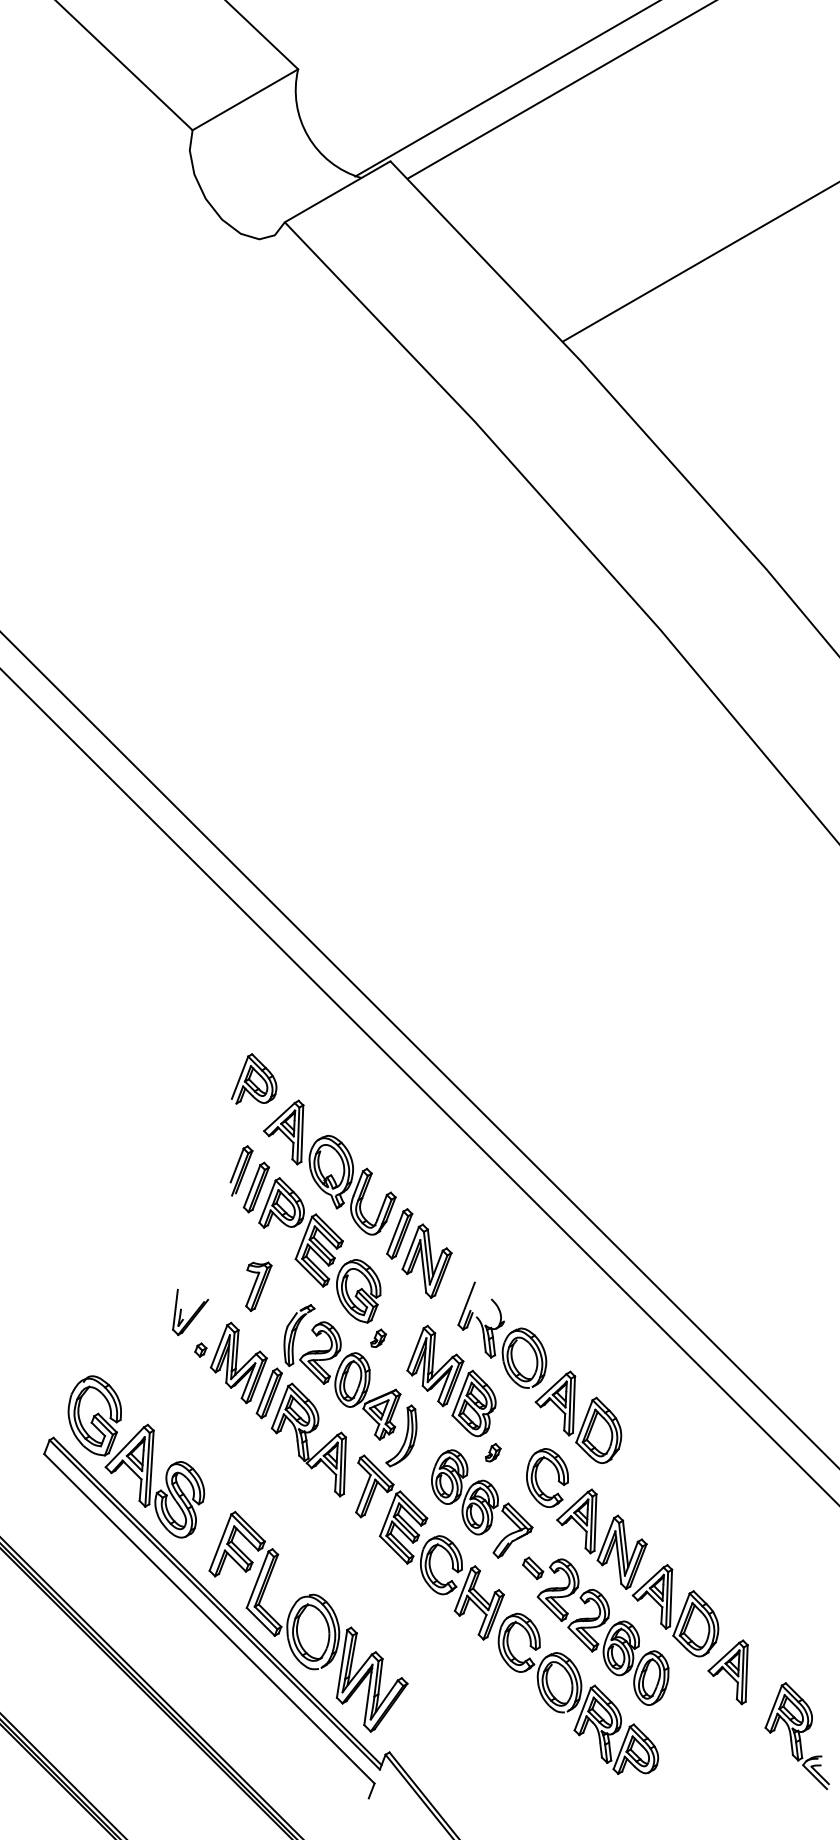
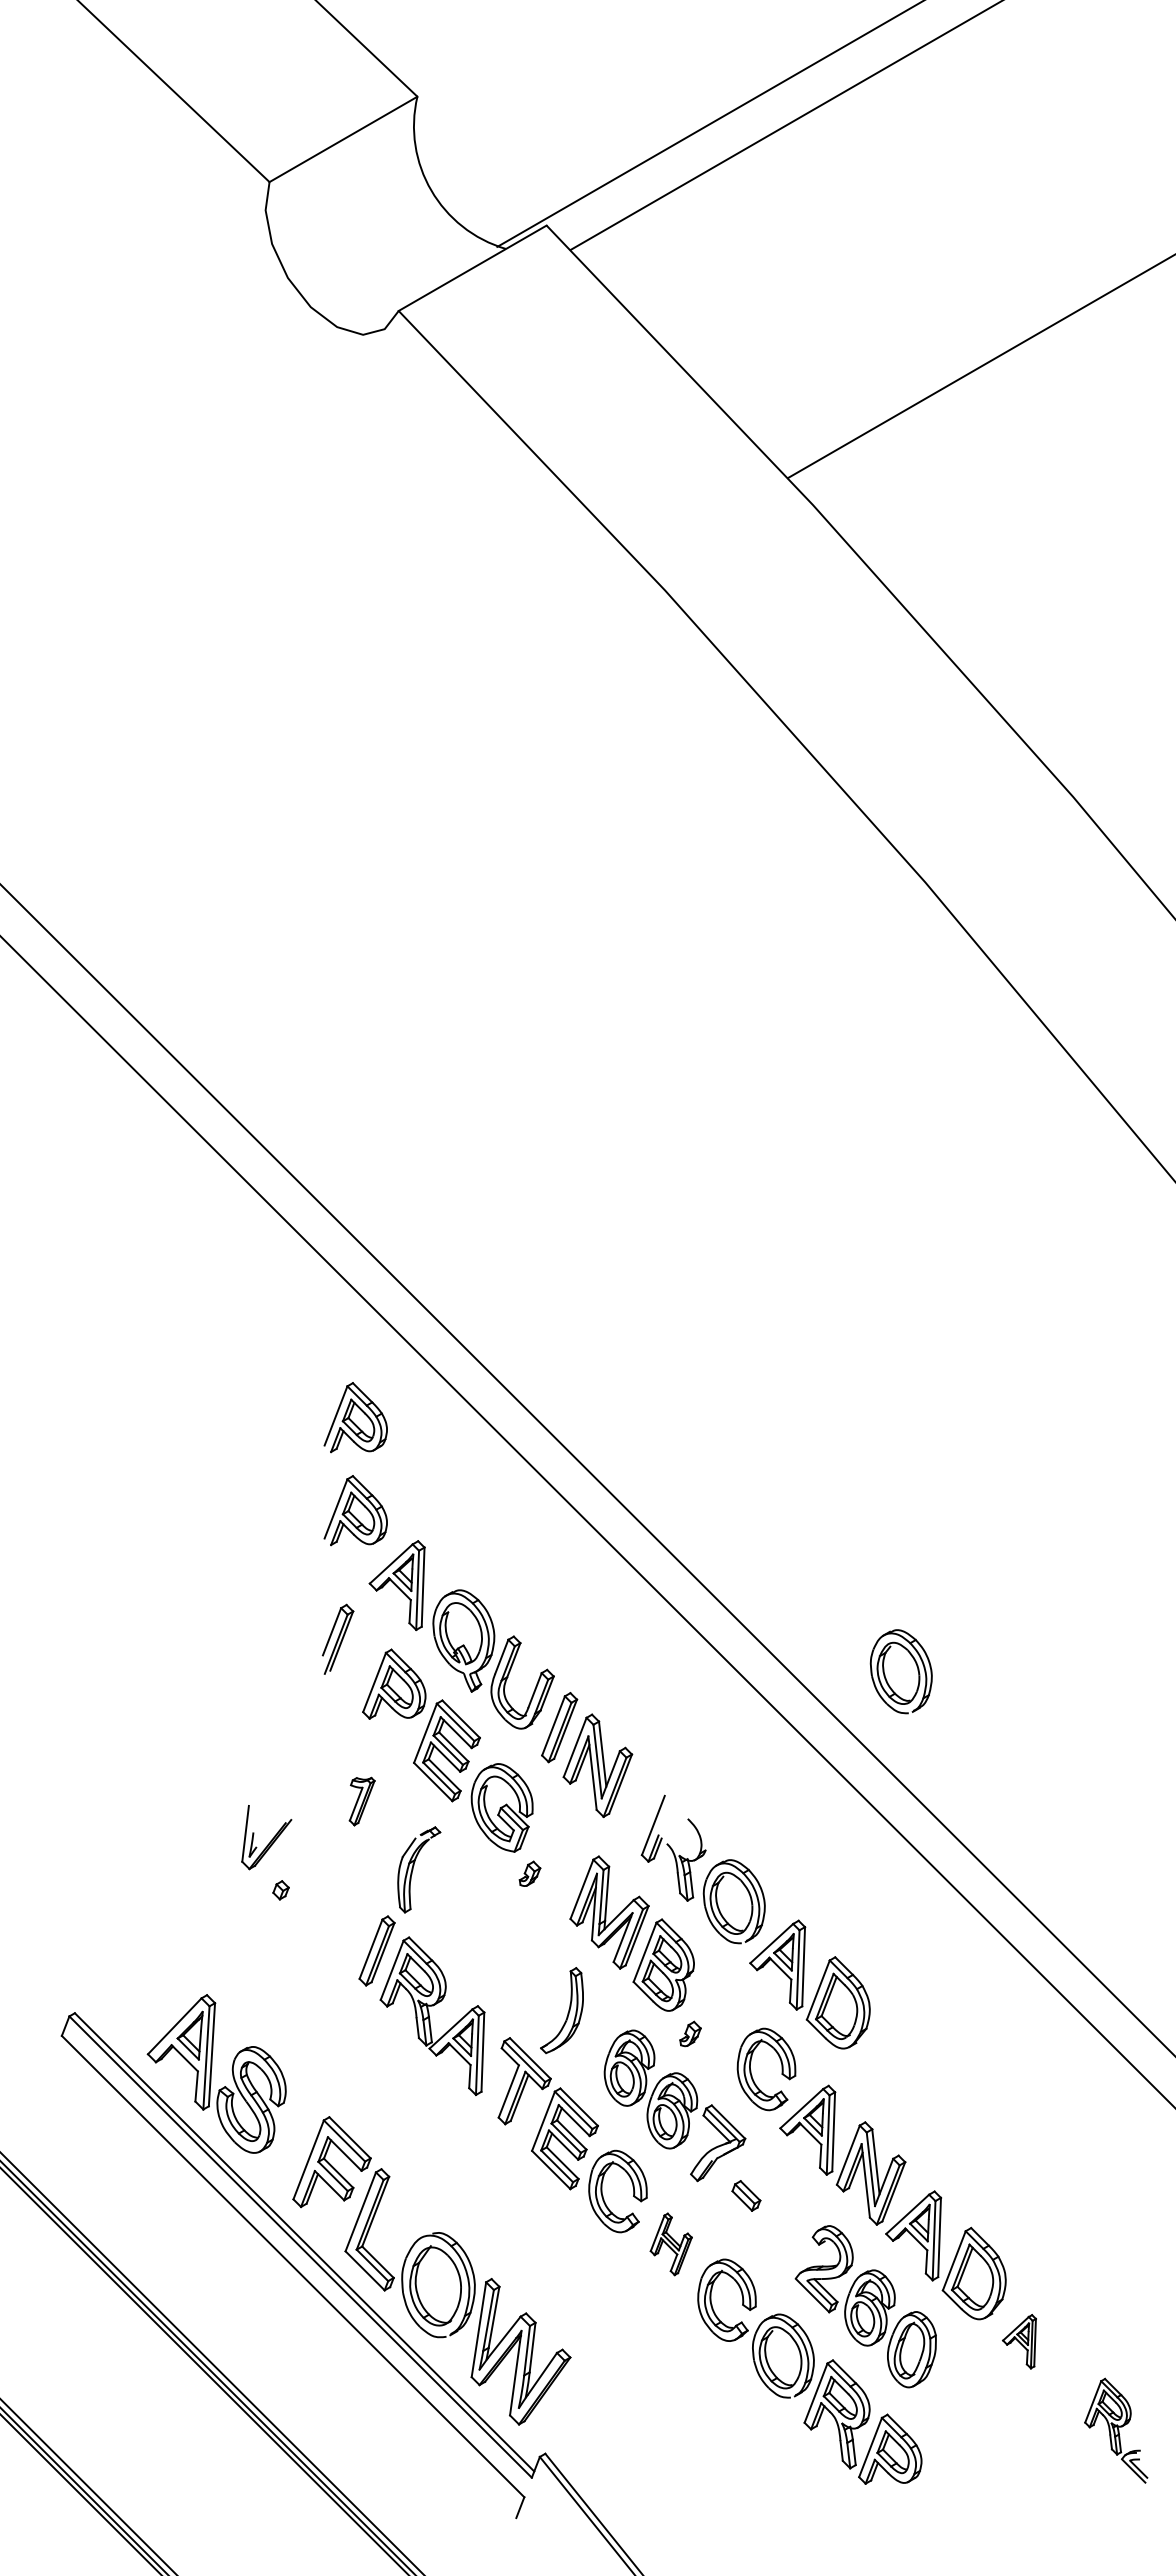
part: (253, 1012) -> (355, 1417), added
part: (256, 1187) -> (358, 1662), removed
part: (643, 1193) -> (900, 1671), added
part: (258, 1286) -> (361, 1801), size x0.7
part: (238, 1363) -> (334, 1908), removed
part: (350, 1380) -> (490, 1933), removed
part: (94, 1415) -> (132, 1982), removed
part: (558, 1590) -> (781, 2226), removed
part: (479, 1603) -> (671, 2244), size x0.6
part: (728, 1672) -> (1019, 2341), size x0.6
part: (796, 1735) -> (1115, 2430), size x0.7

